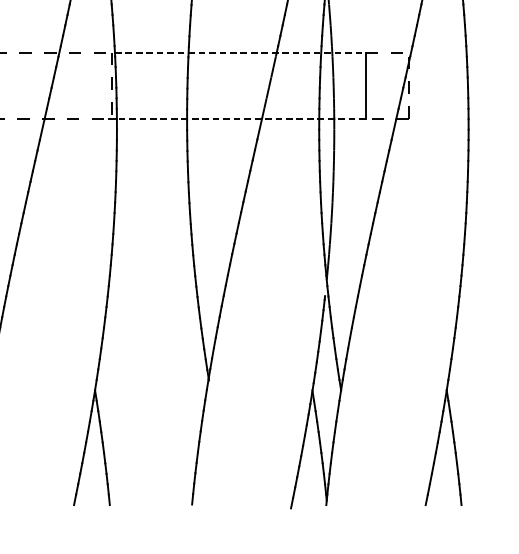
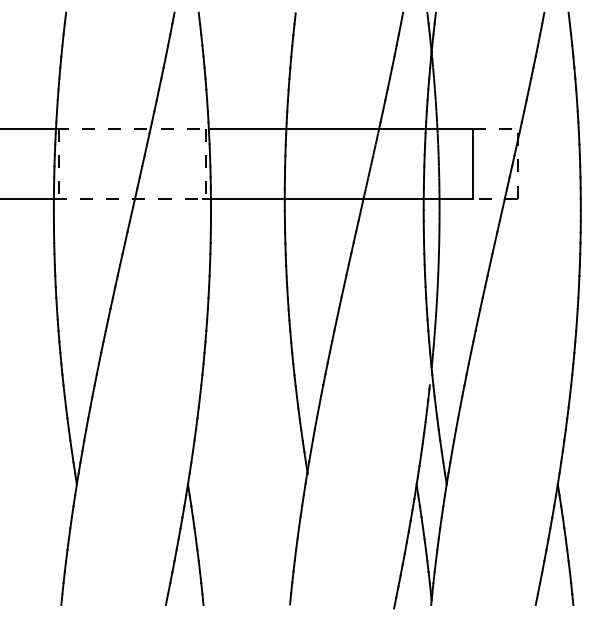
line: (240, 52) -> (340, 129), dashed -> solid
line: (241, 118) -> (341, 198), dashed -> solid

